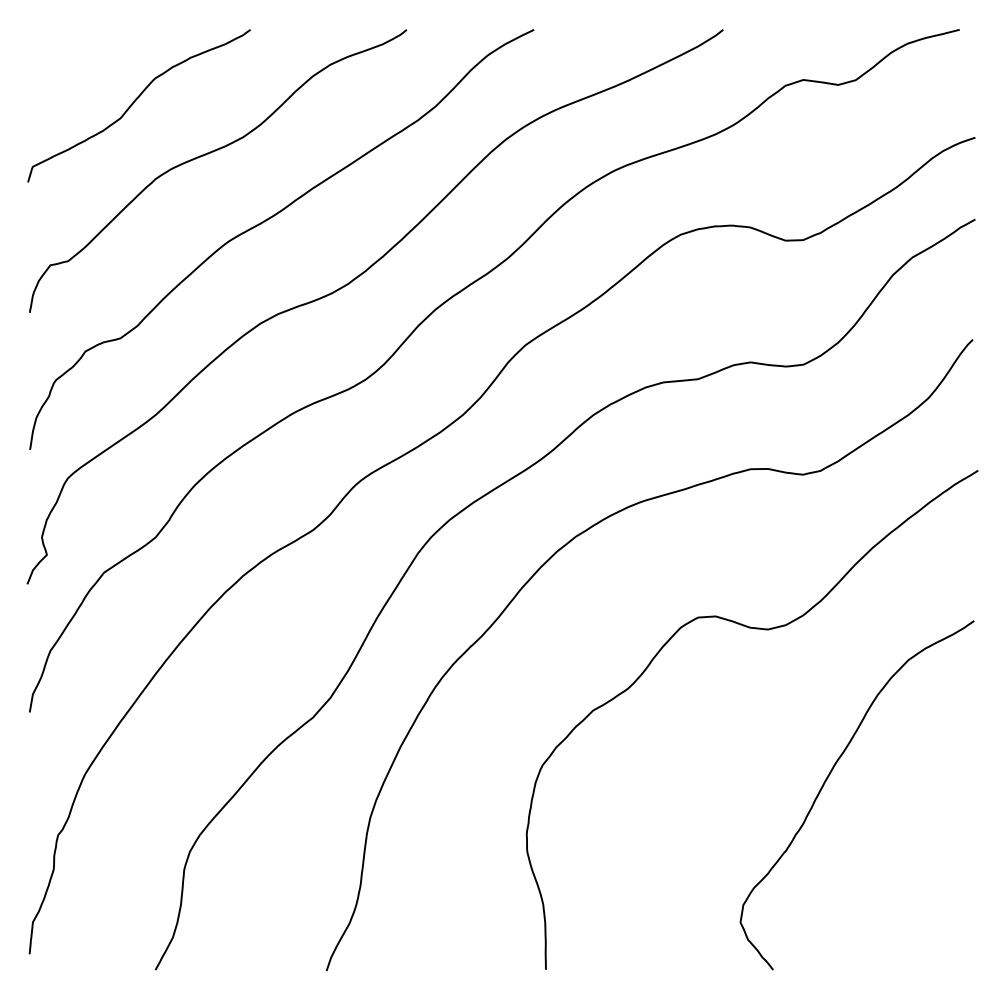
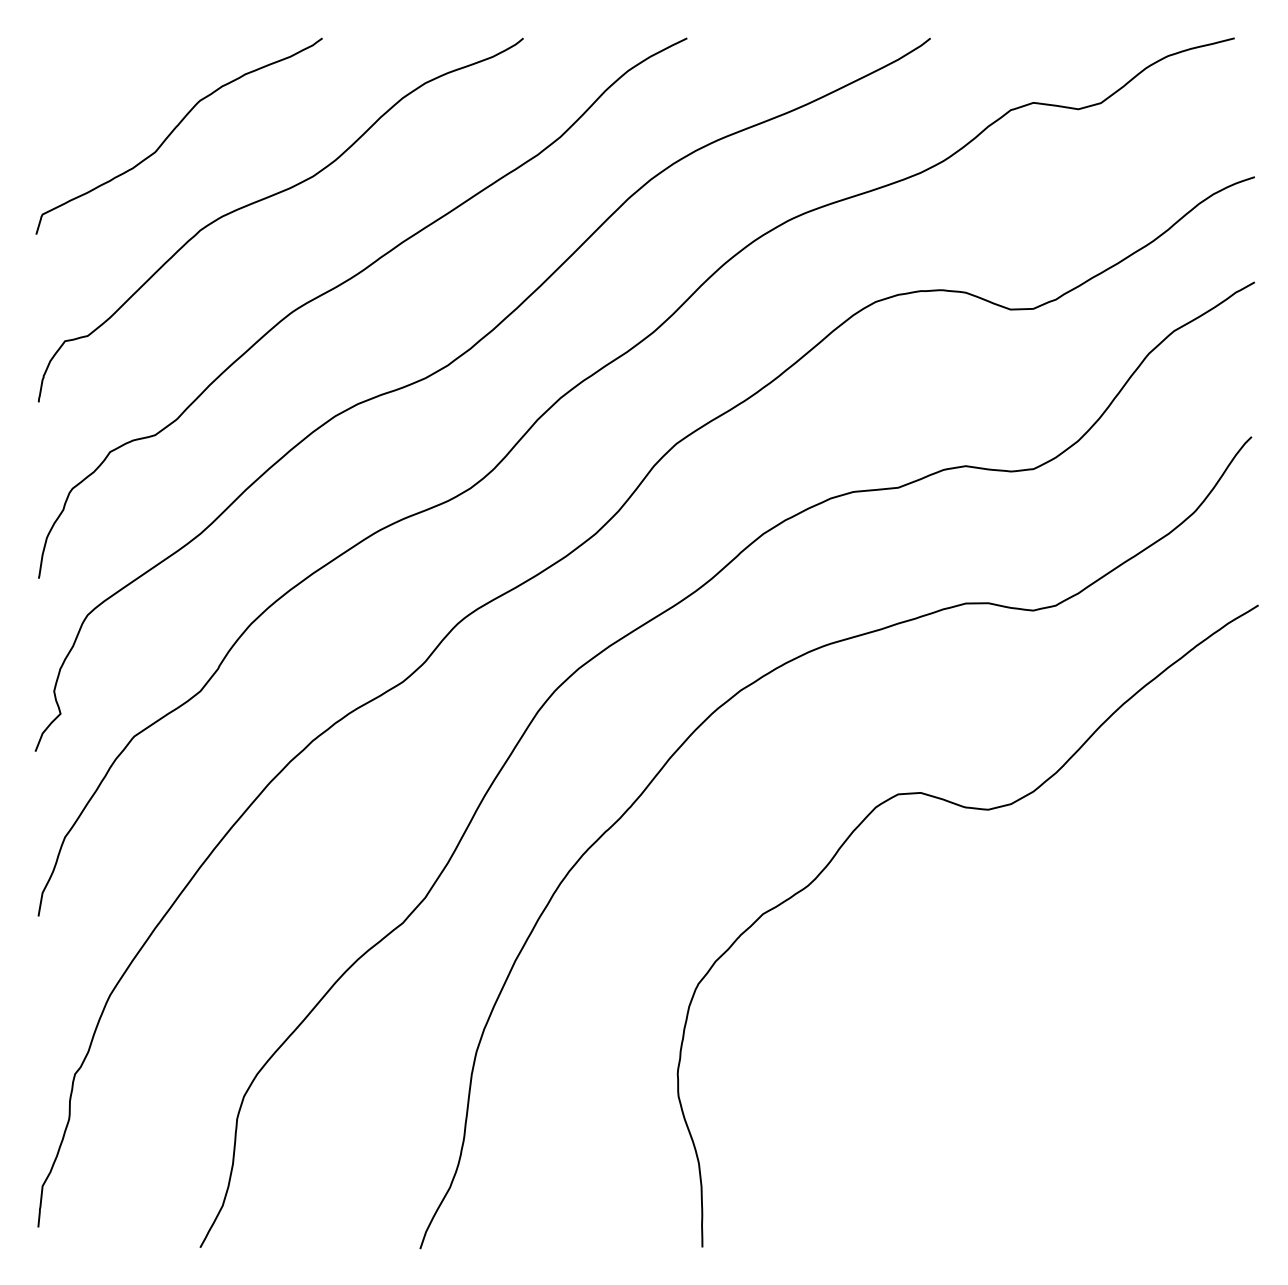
curve: (828, 778) -> (1065, 1001), removed

